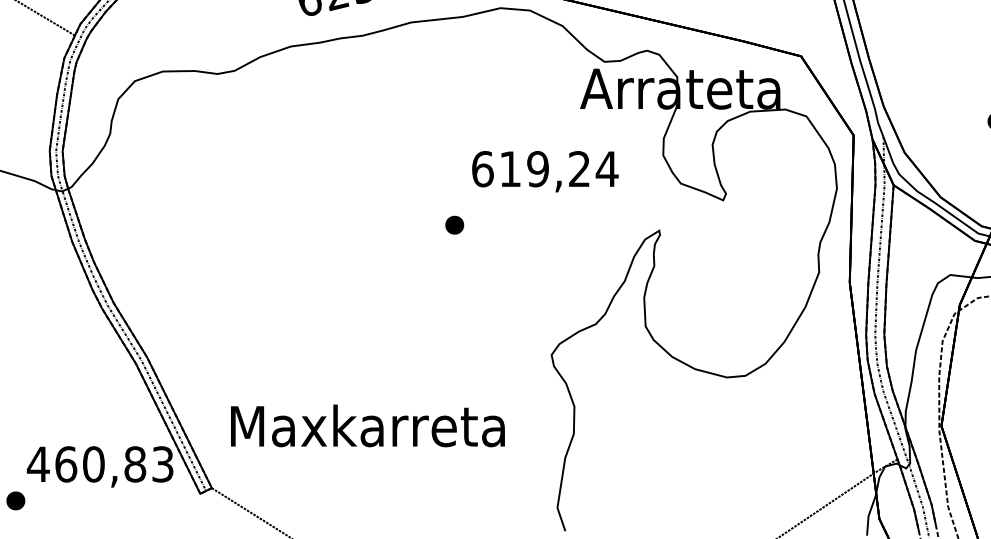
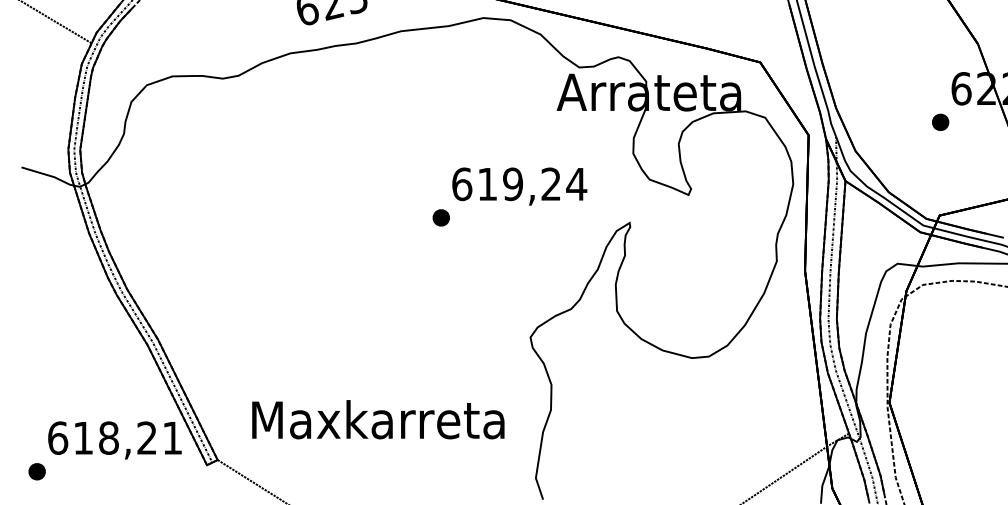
text: (545, 171) -> (519, 186), moved
text: (368, 425) -> (378, 419), moved
text: (99, 463) -> (114, 437), 460,83 -> 618,21

